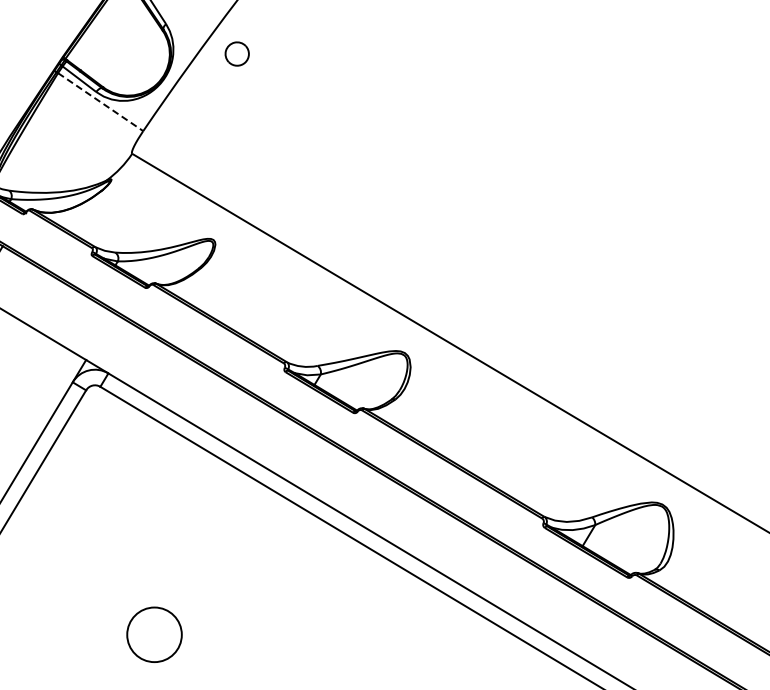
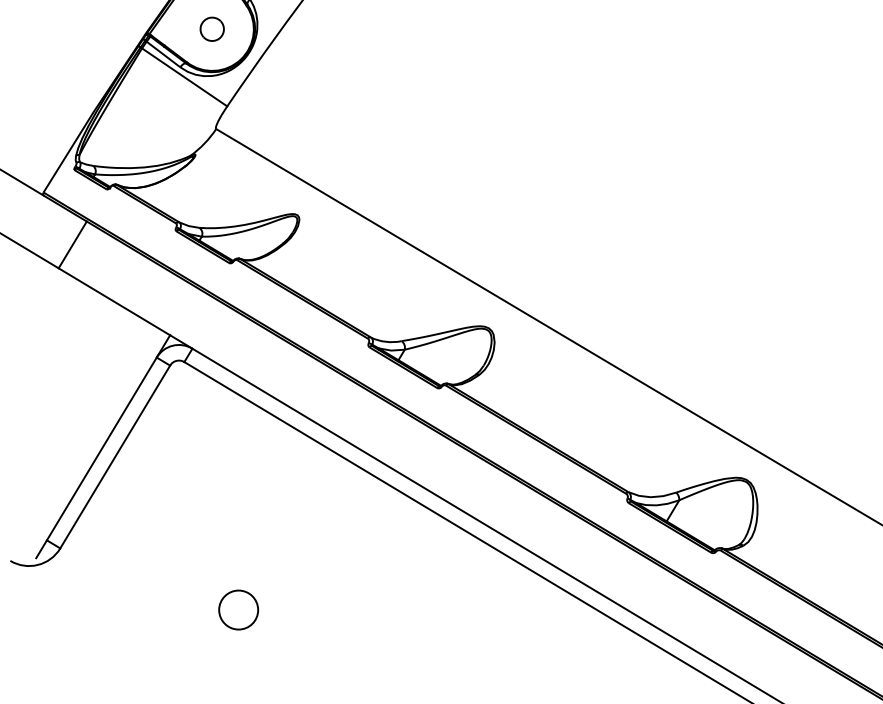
part: (236, 53) -> (211, 28), moved
line: (100, 102) -> (184, 77), dashed -> solid
circle: (154, 634) -> (238, 609), size x0.71

